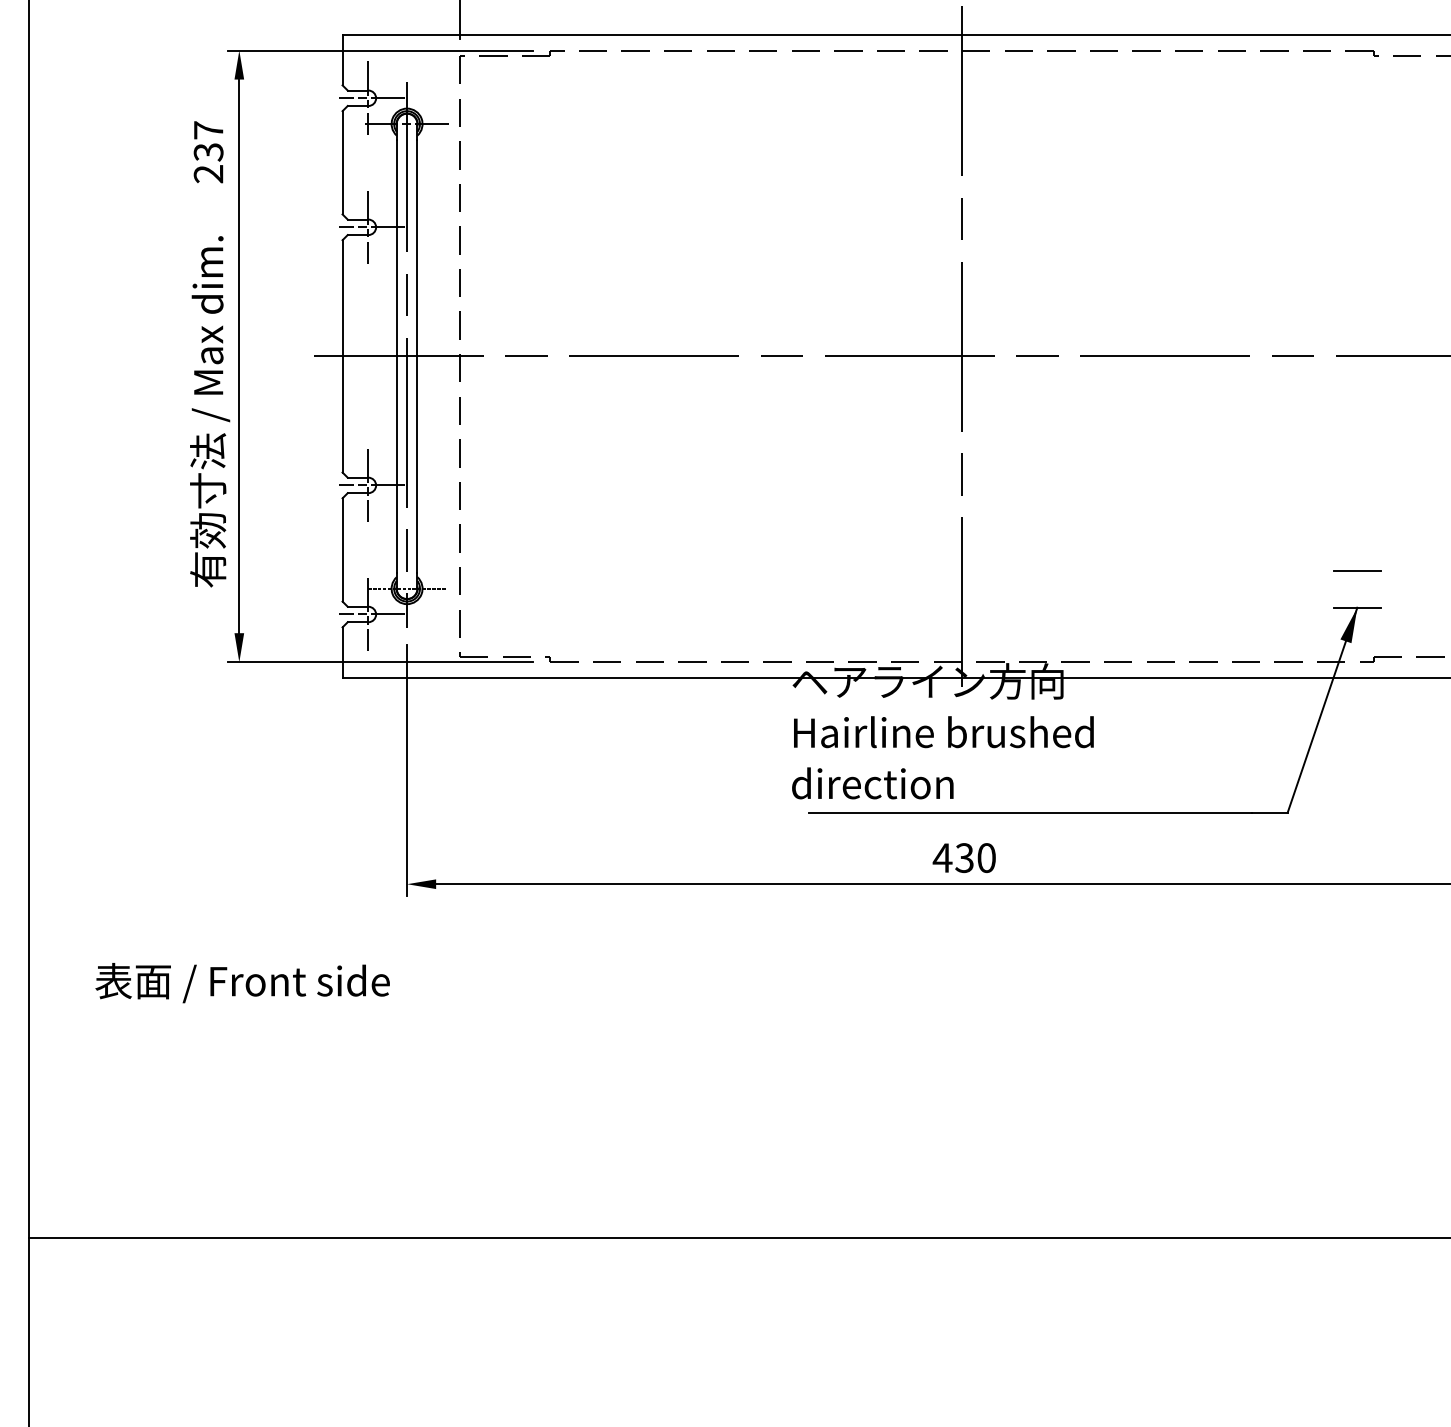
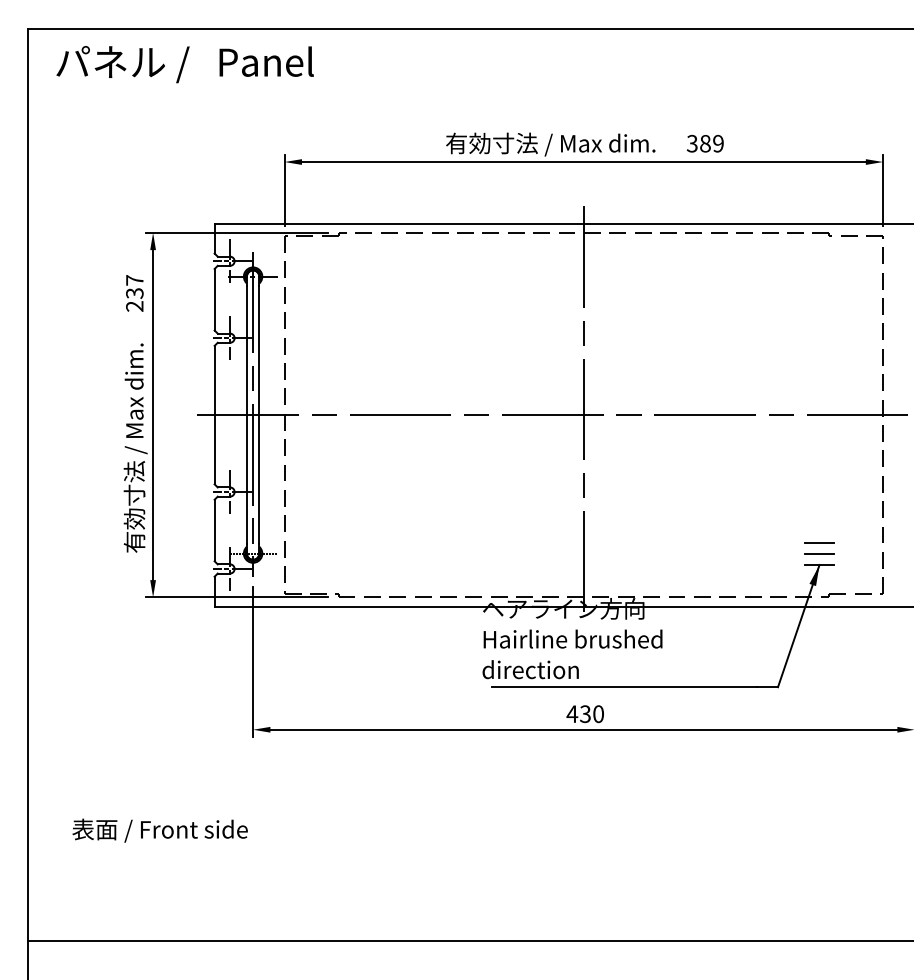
line: (1357, 588) -> (819, 553), added
text: (241, 982) -> (159, 830), moved

